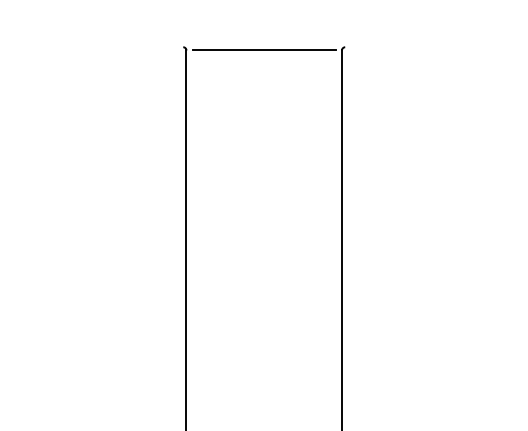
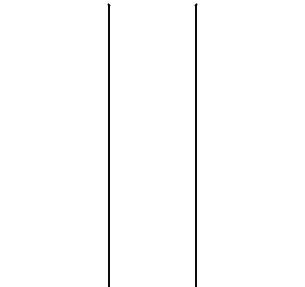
line: (264, 51) -> (152, 6), removed

